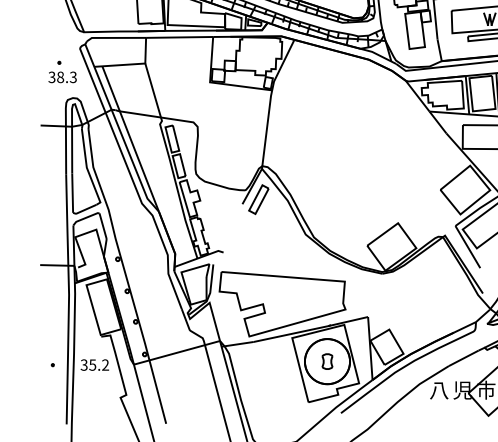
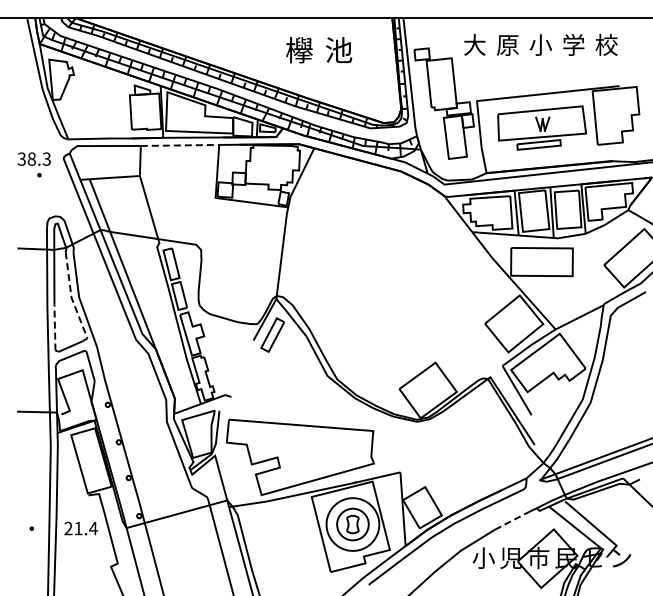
line: (180, 37) -> (180, 145), solid -> dashed
text: (62, 76) -> (33, 158), moved
line: (87, 169) -> (72, 299), solid -> dashed
line: (72, 193) -> (54, 327), solid -> dashed
line: (463, 358) -> (512, 520), solid -> dashed
circle: (327, 361) -> (352, 524), size x0.6
text: (94, 365) -> (80, 528), 35.2 -> 21.4
text: (439, 389) -> (483, 557), 八 -> 小

